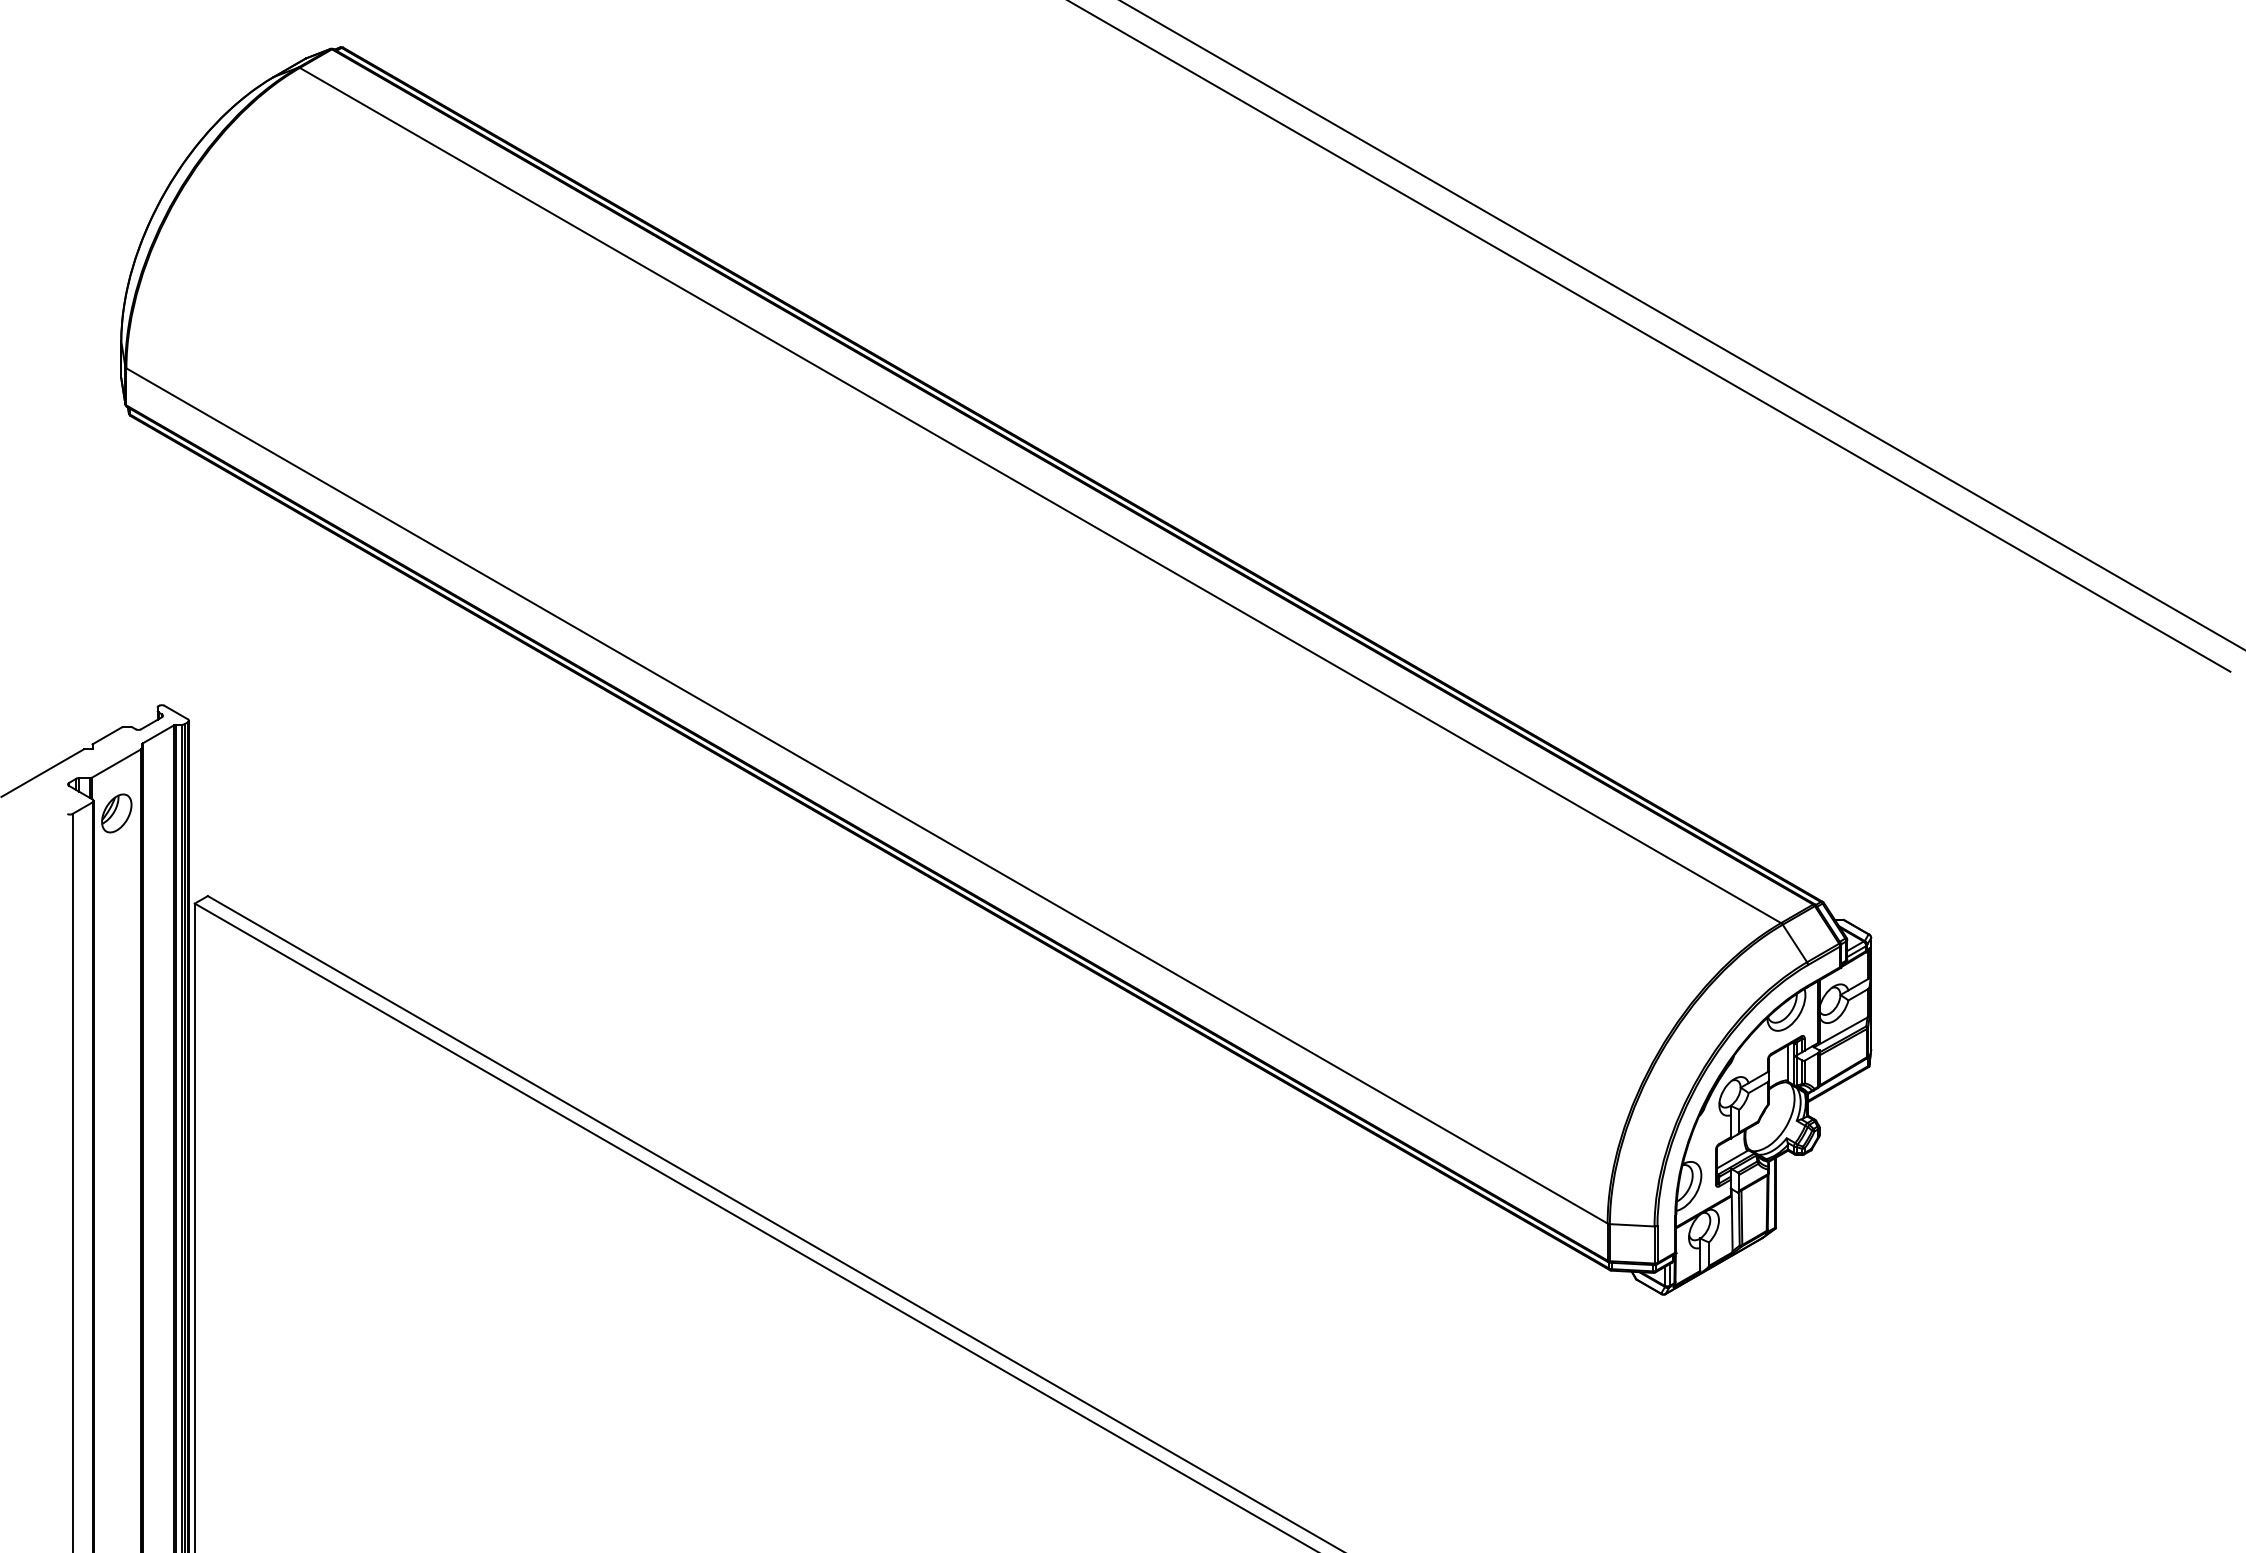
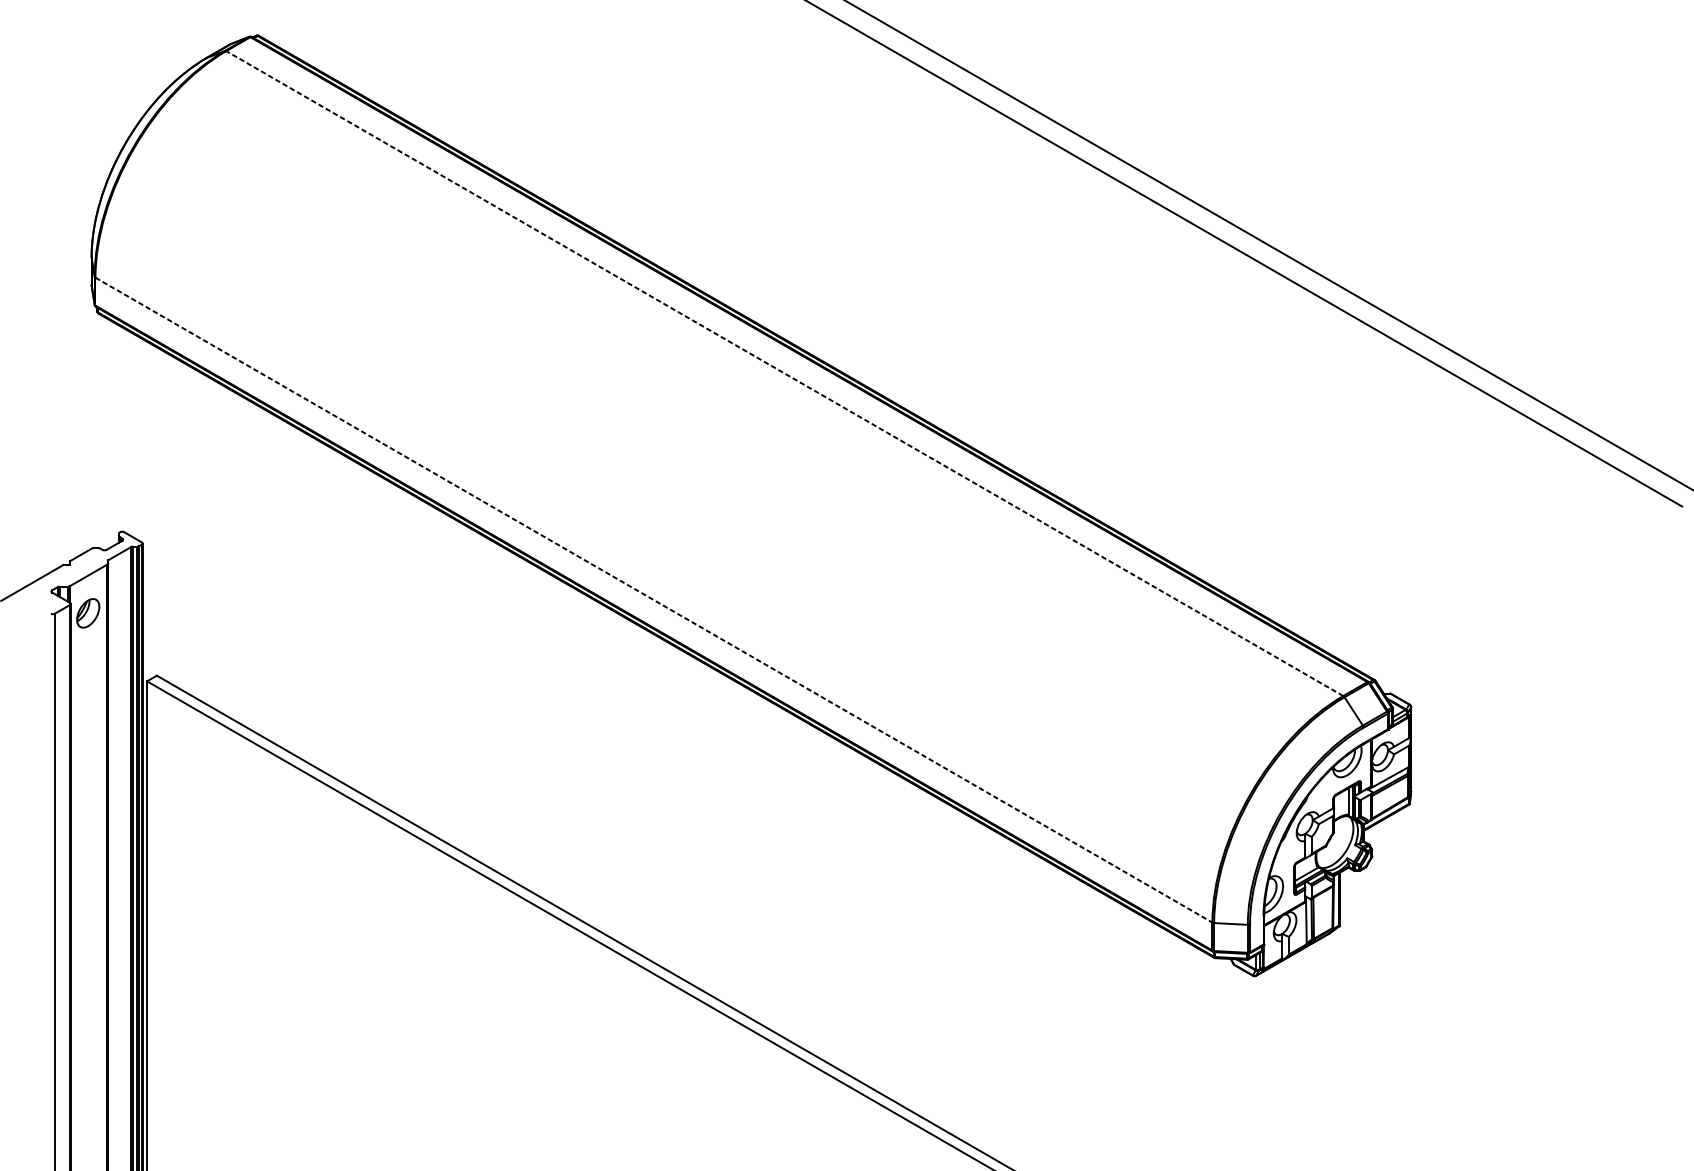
line: (1040, 495) -> (784, 373), solid -> dashed
line: (867, 796) -> (654, 600), solid -> dashed

